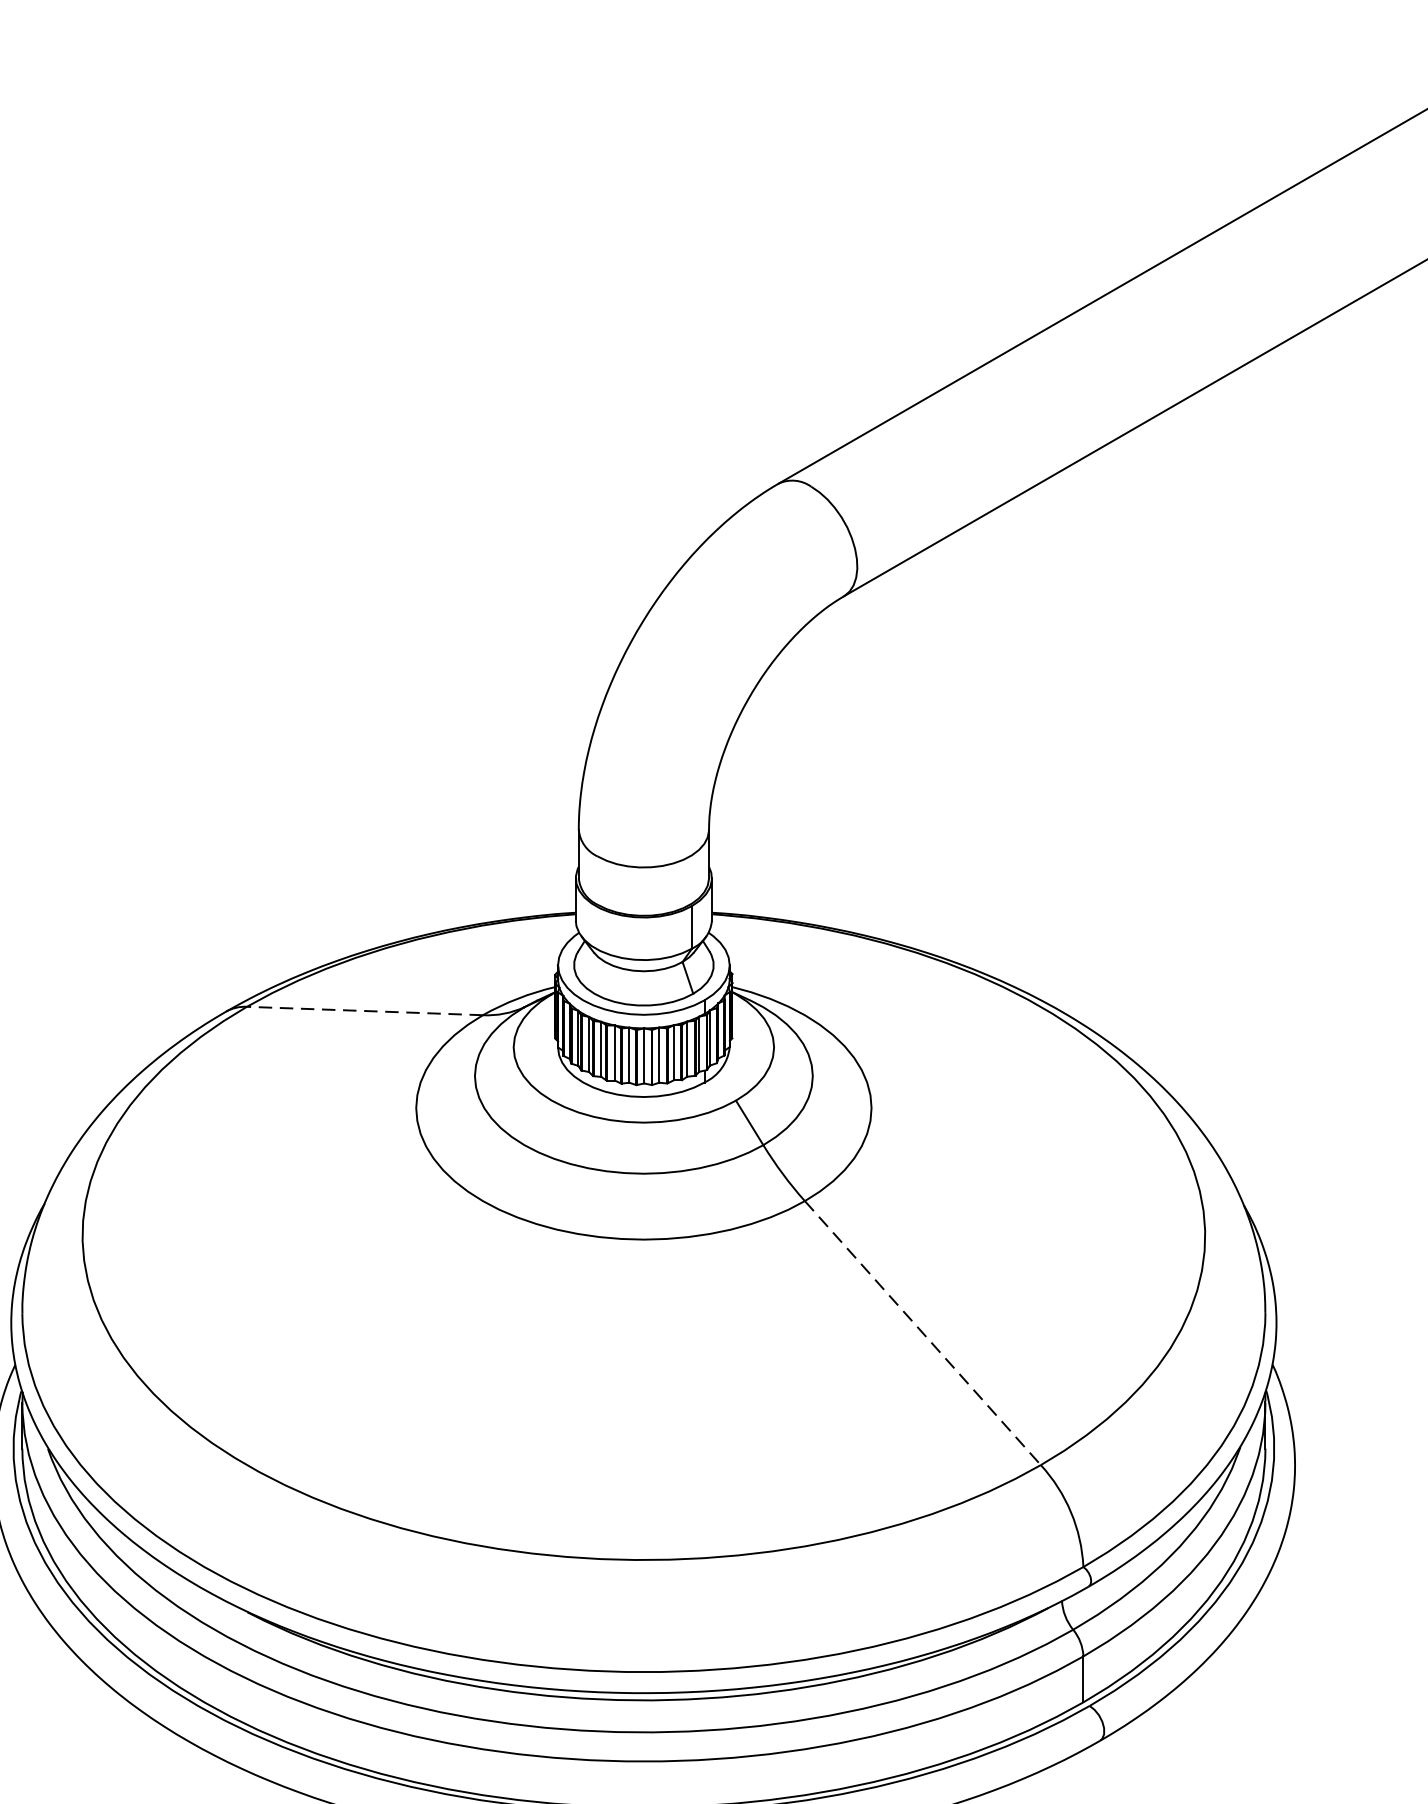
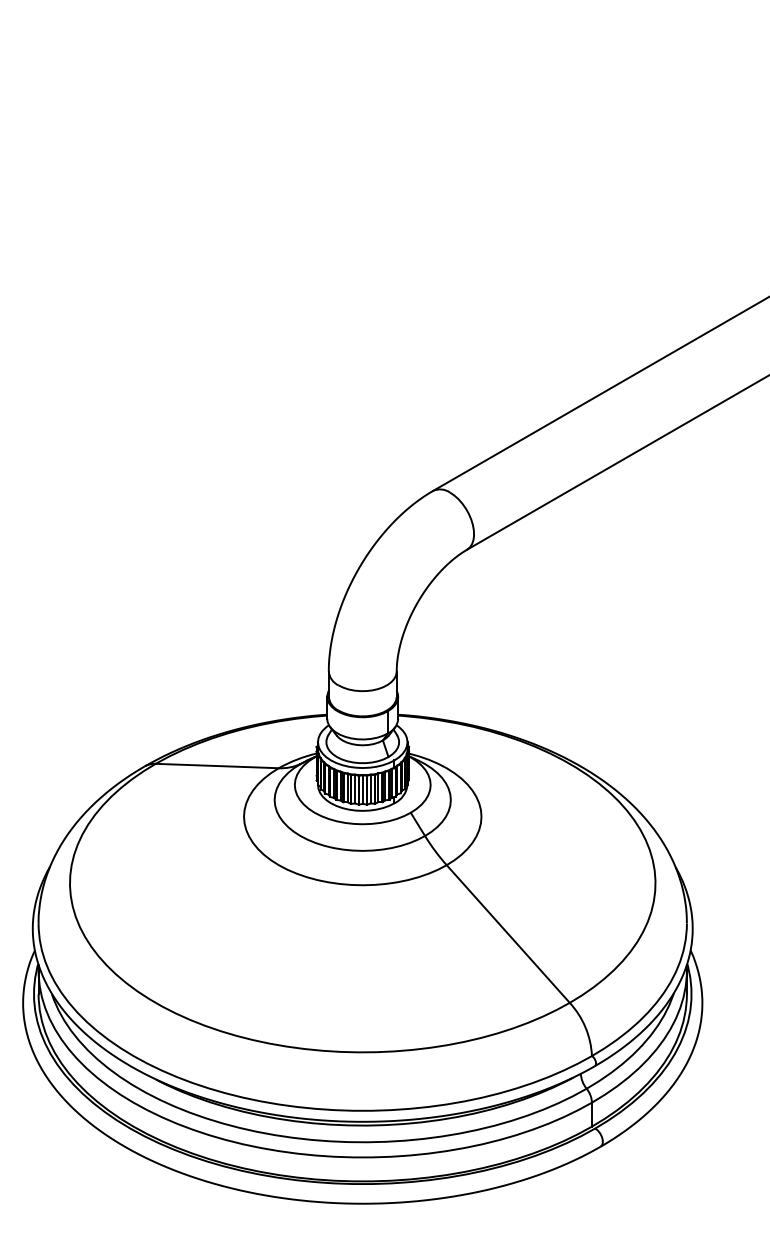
line: (365, 1011) -> (217, 766), dashed -> solid
line: (923, 1334) -> (508, 934), dashed -> solid

